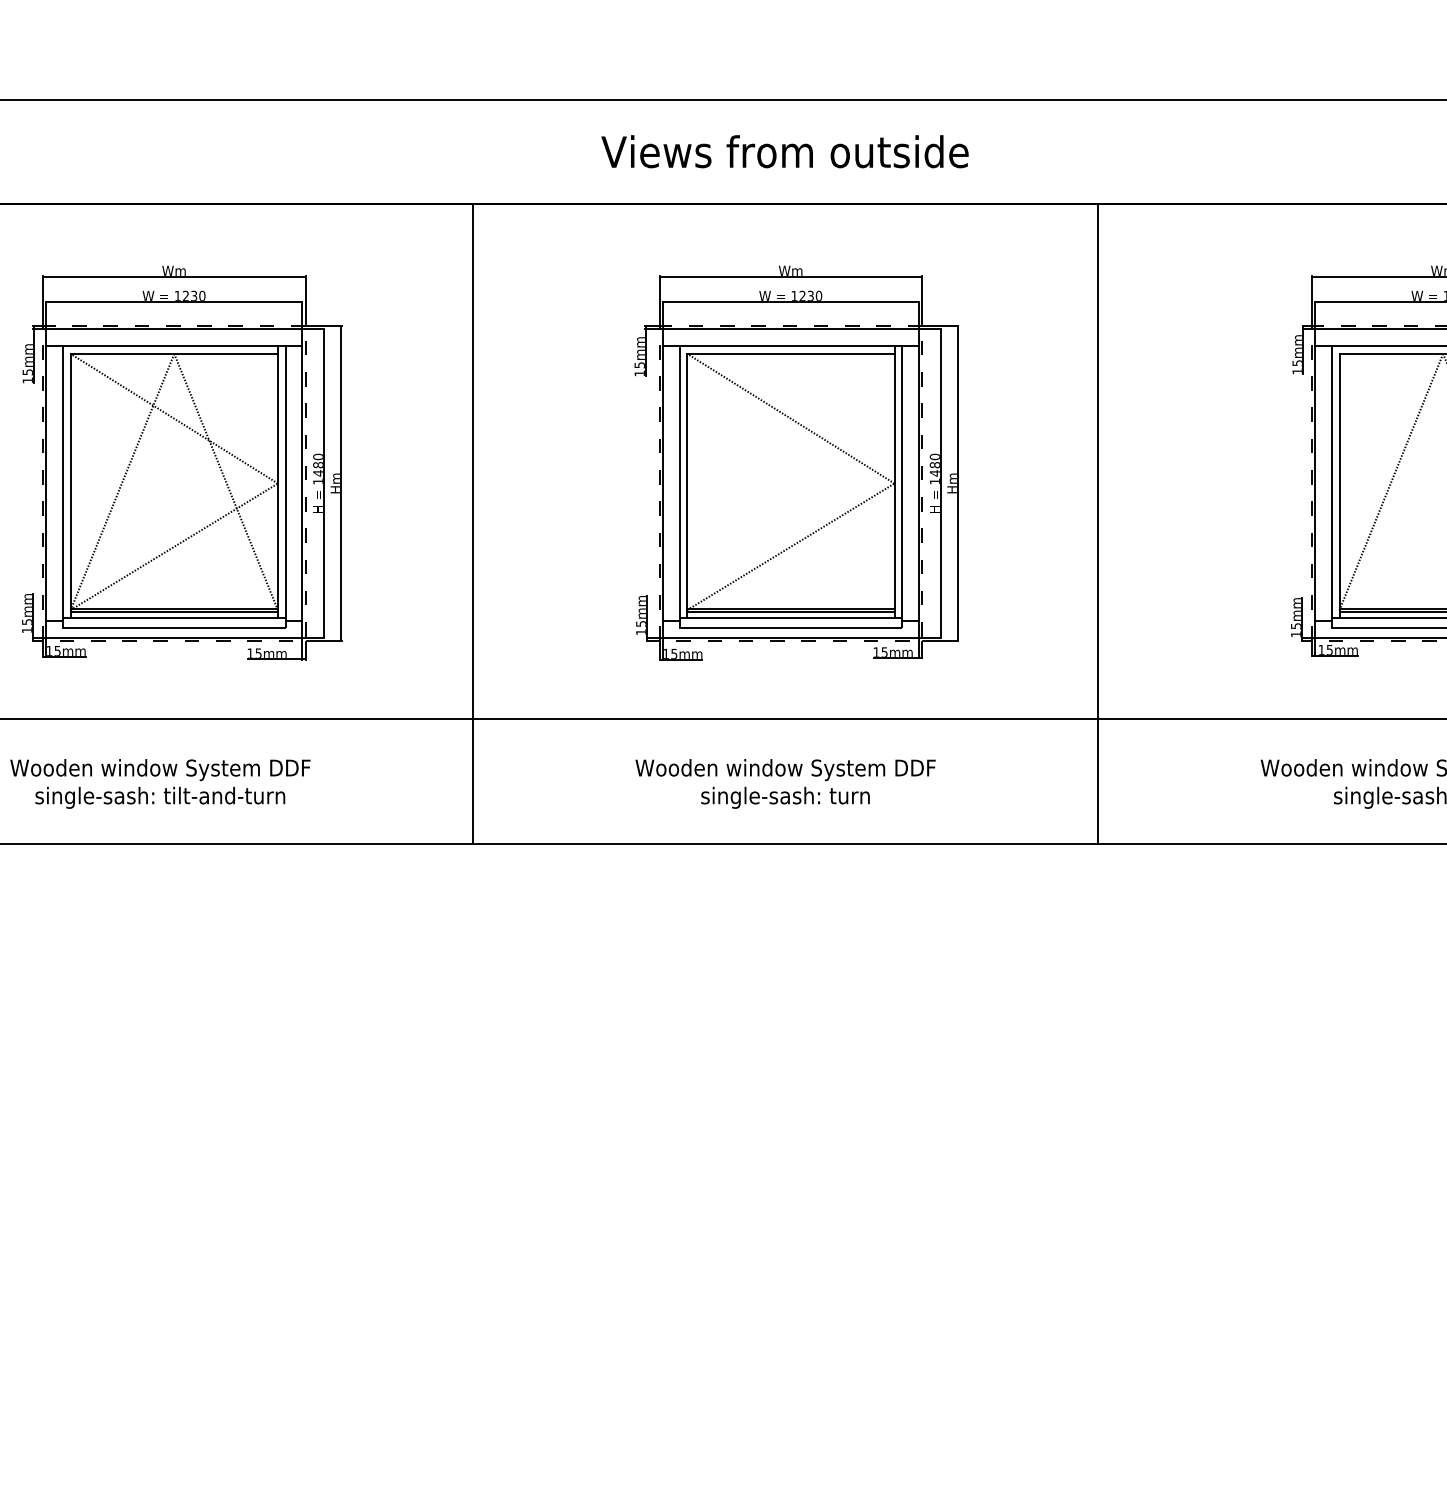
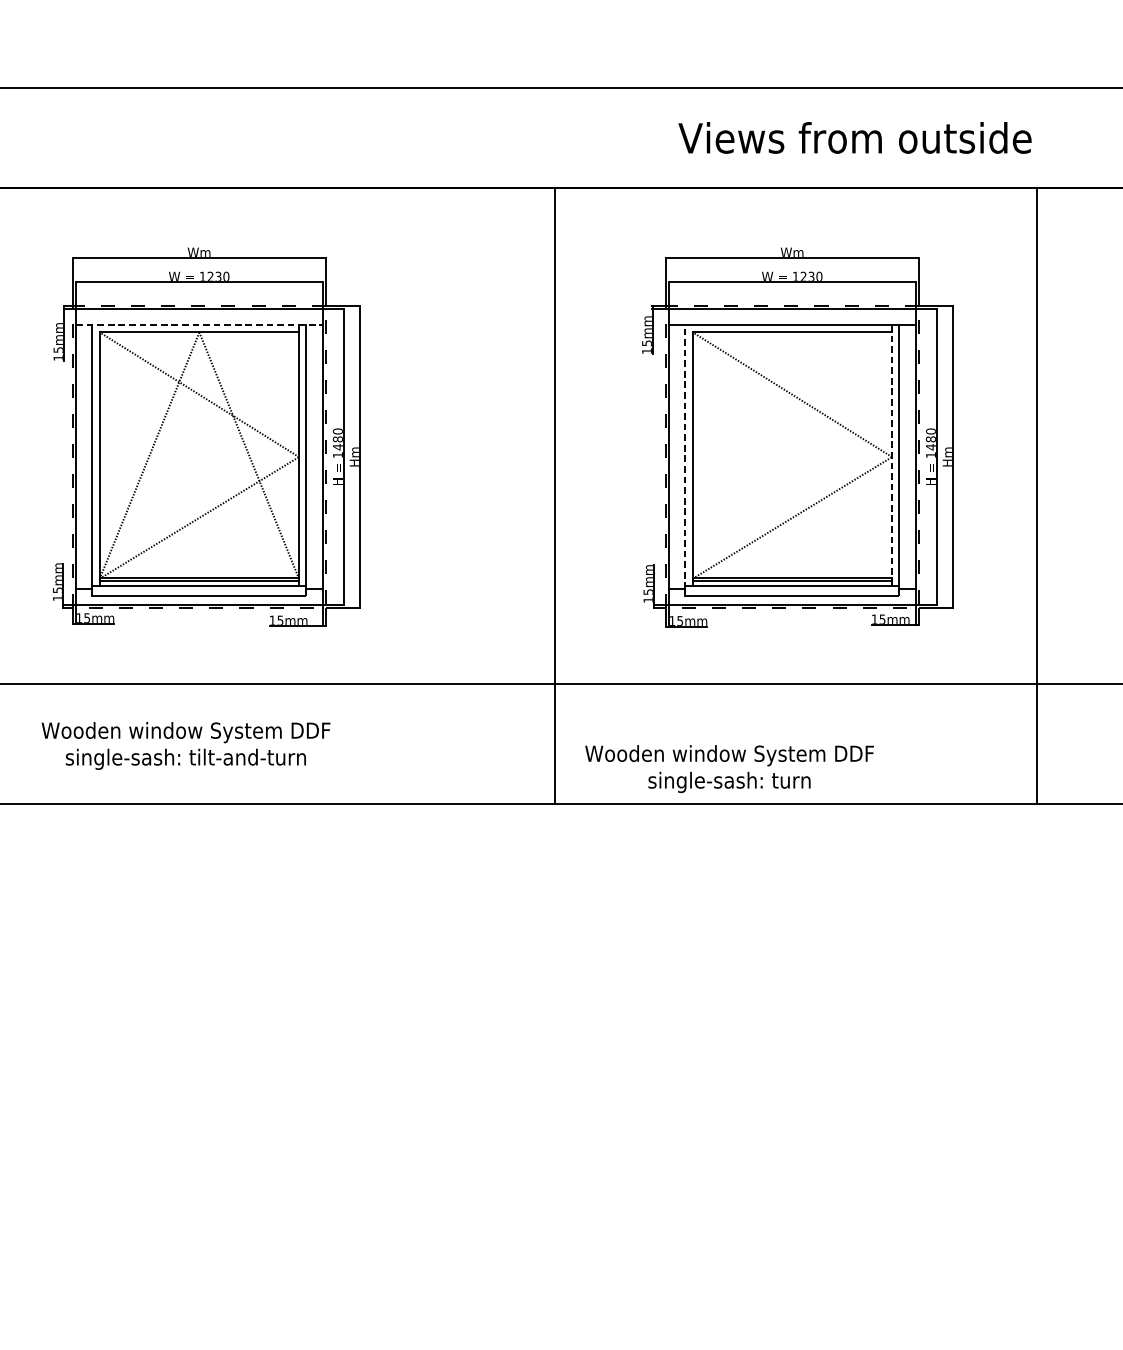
text: (784, 151) -> (854, 137), moved
line: (174, 346) -> (199, 325), solid -> dashed
line: (894, 482) -> (892, 456), solid -> dashed
line: (679, 483) -> (685, 457), solid -> dashed
line: (473, 524) -> (555, 496), moved
line: (1098, 524) -> (1037, 496), moved
text: (785, 783) -> (729, 768), moved

